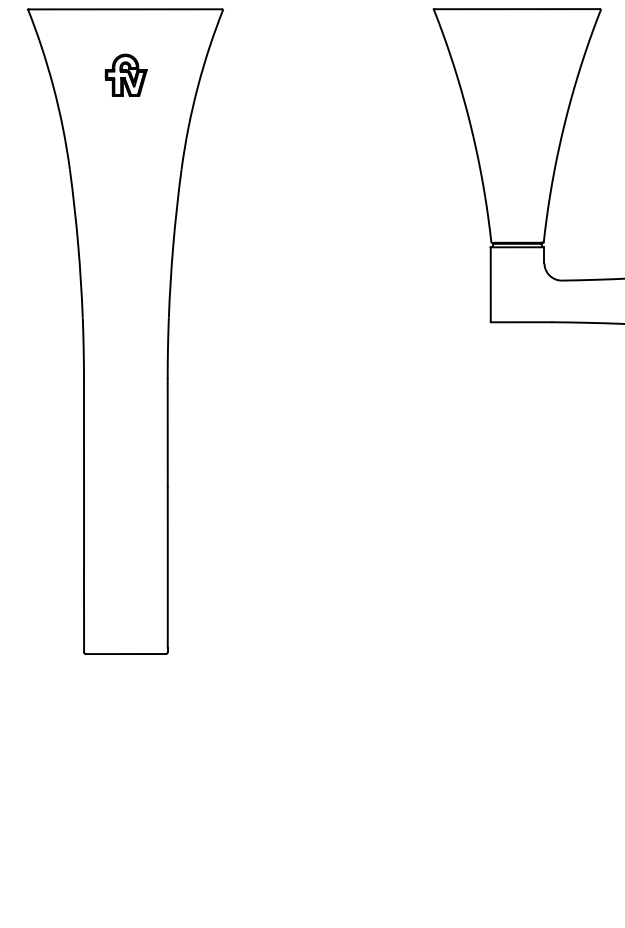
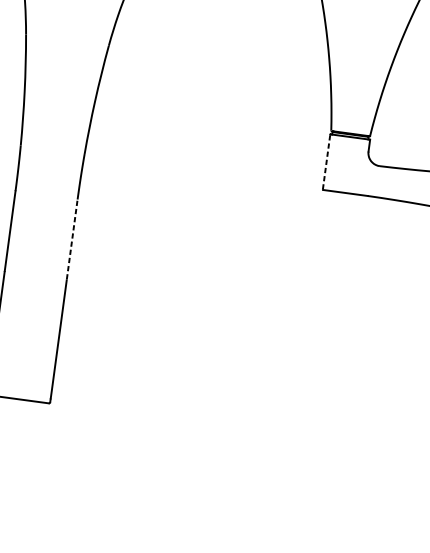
line: (490, 283) -> (326, 161), solid -> dashed
line: (167, 432) -> (72, 239), solid -> dashed

